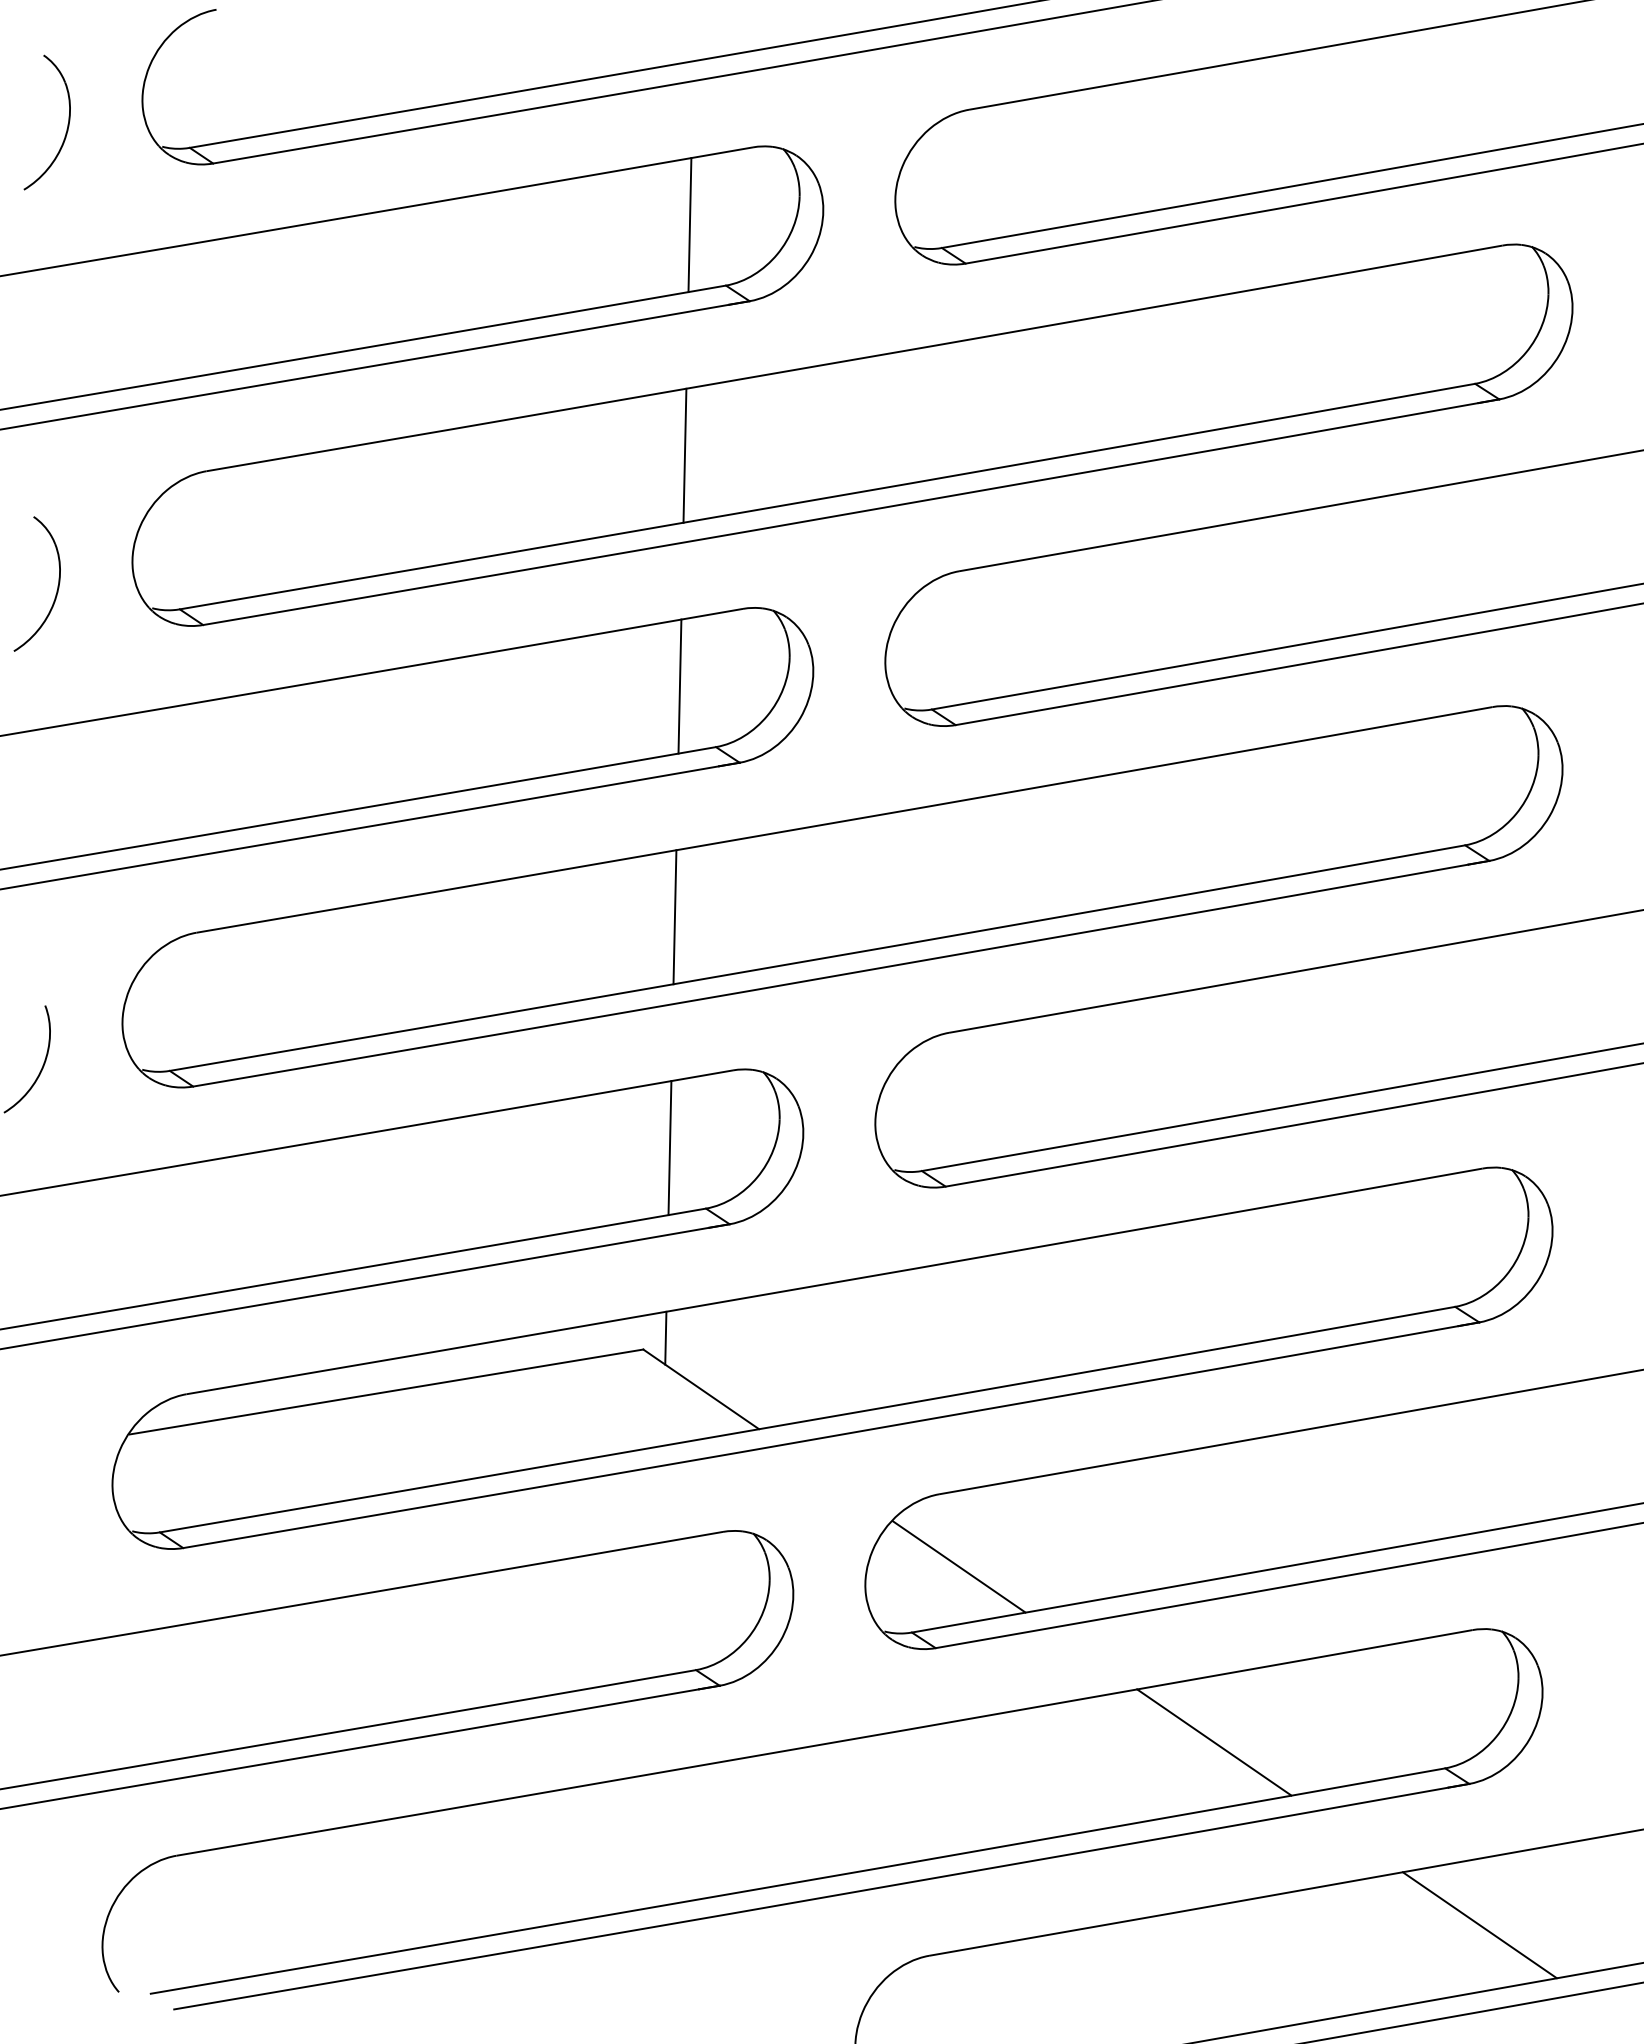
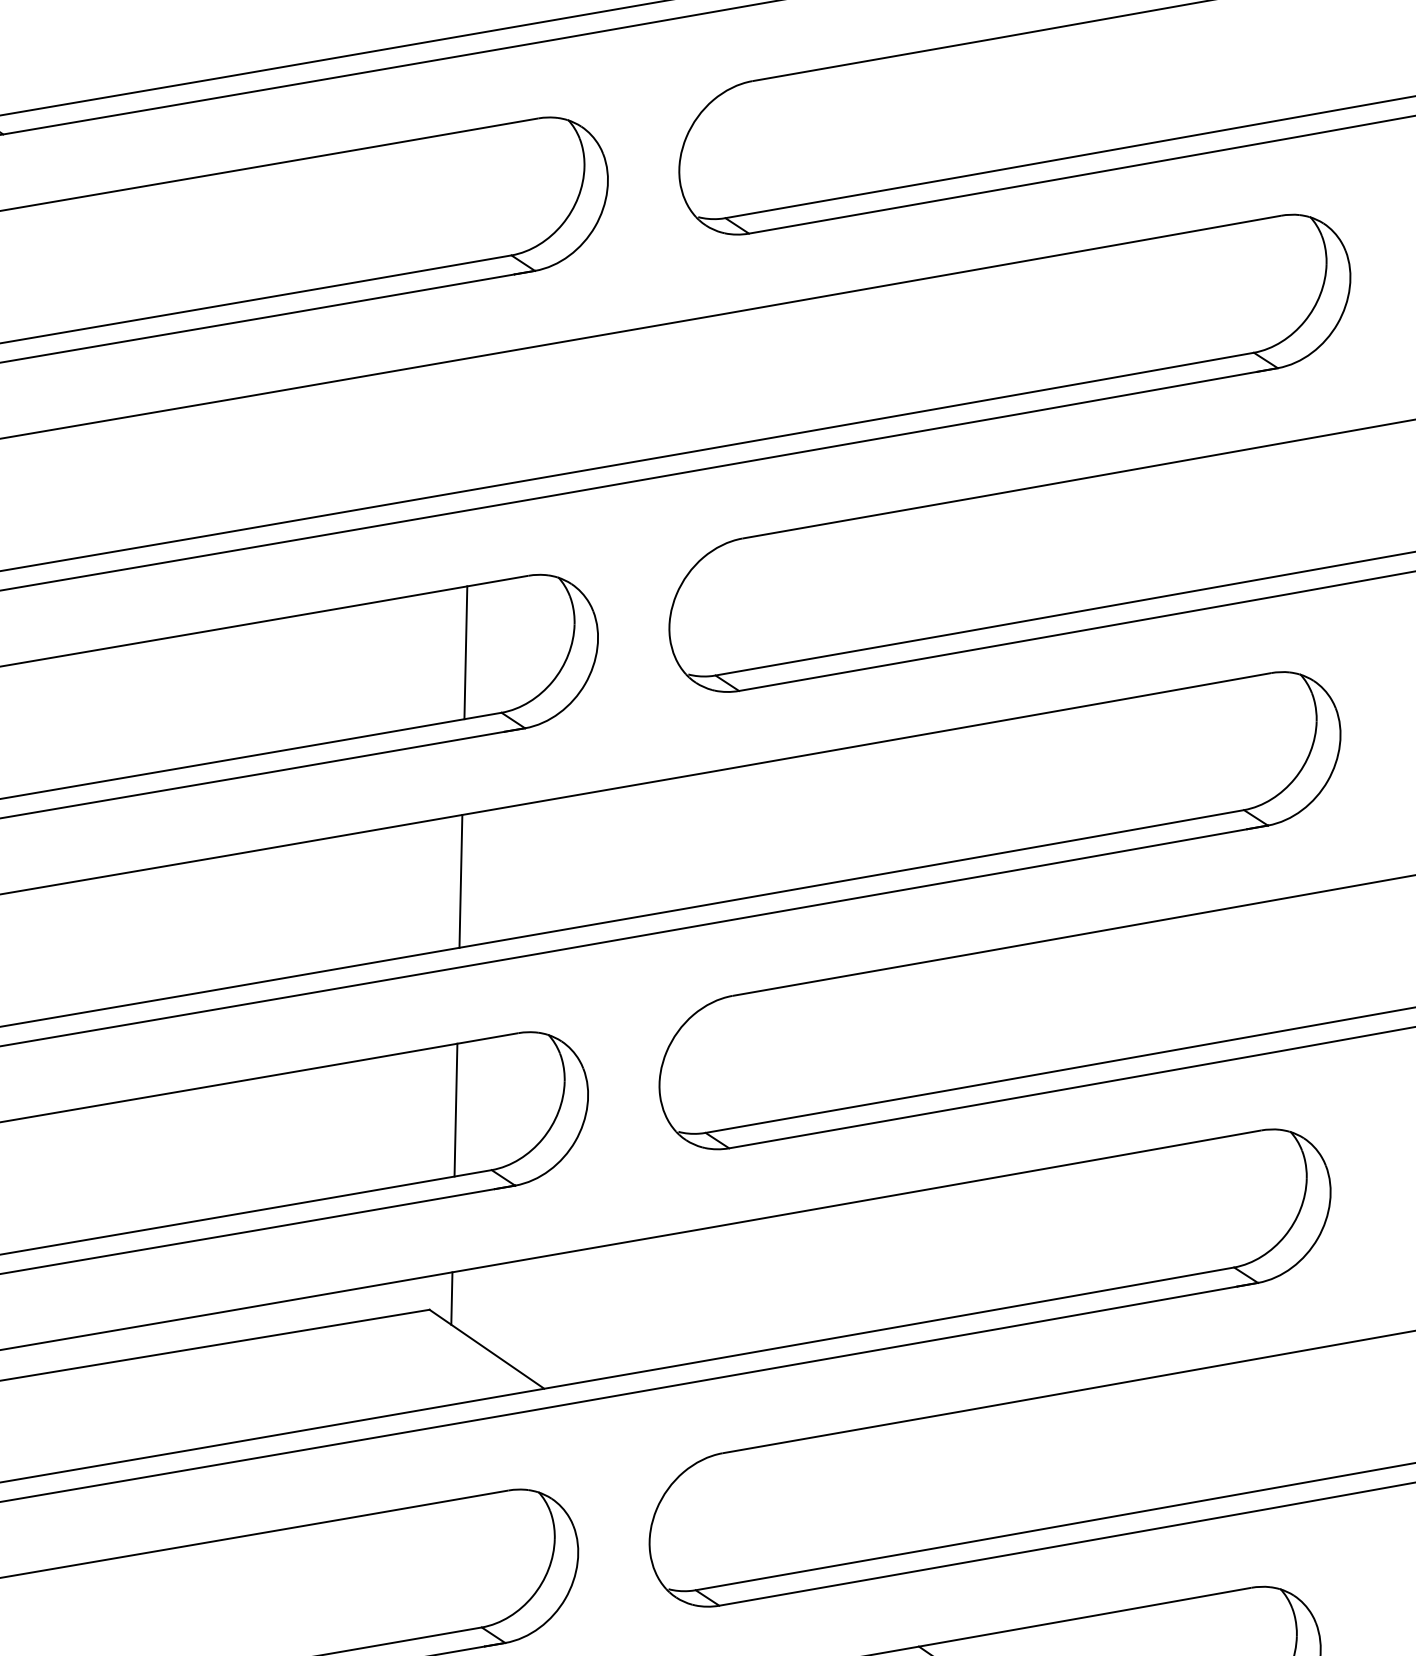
line: (689, 225) -> (475, 195), removed
line: (684, 455) -> (470, 423), removed
line: (958, 1566) -> (741, 1524), removed

